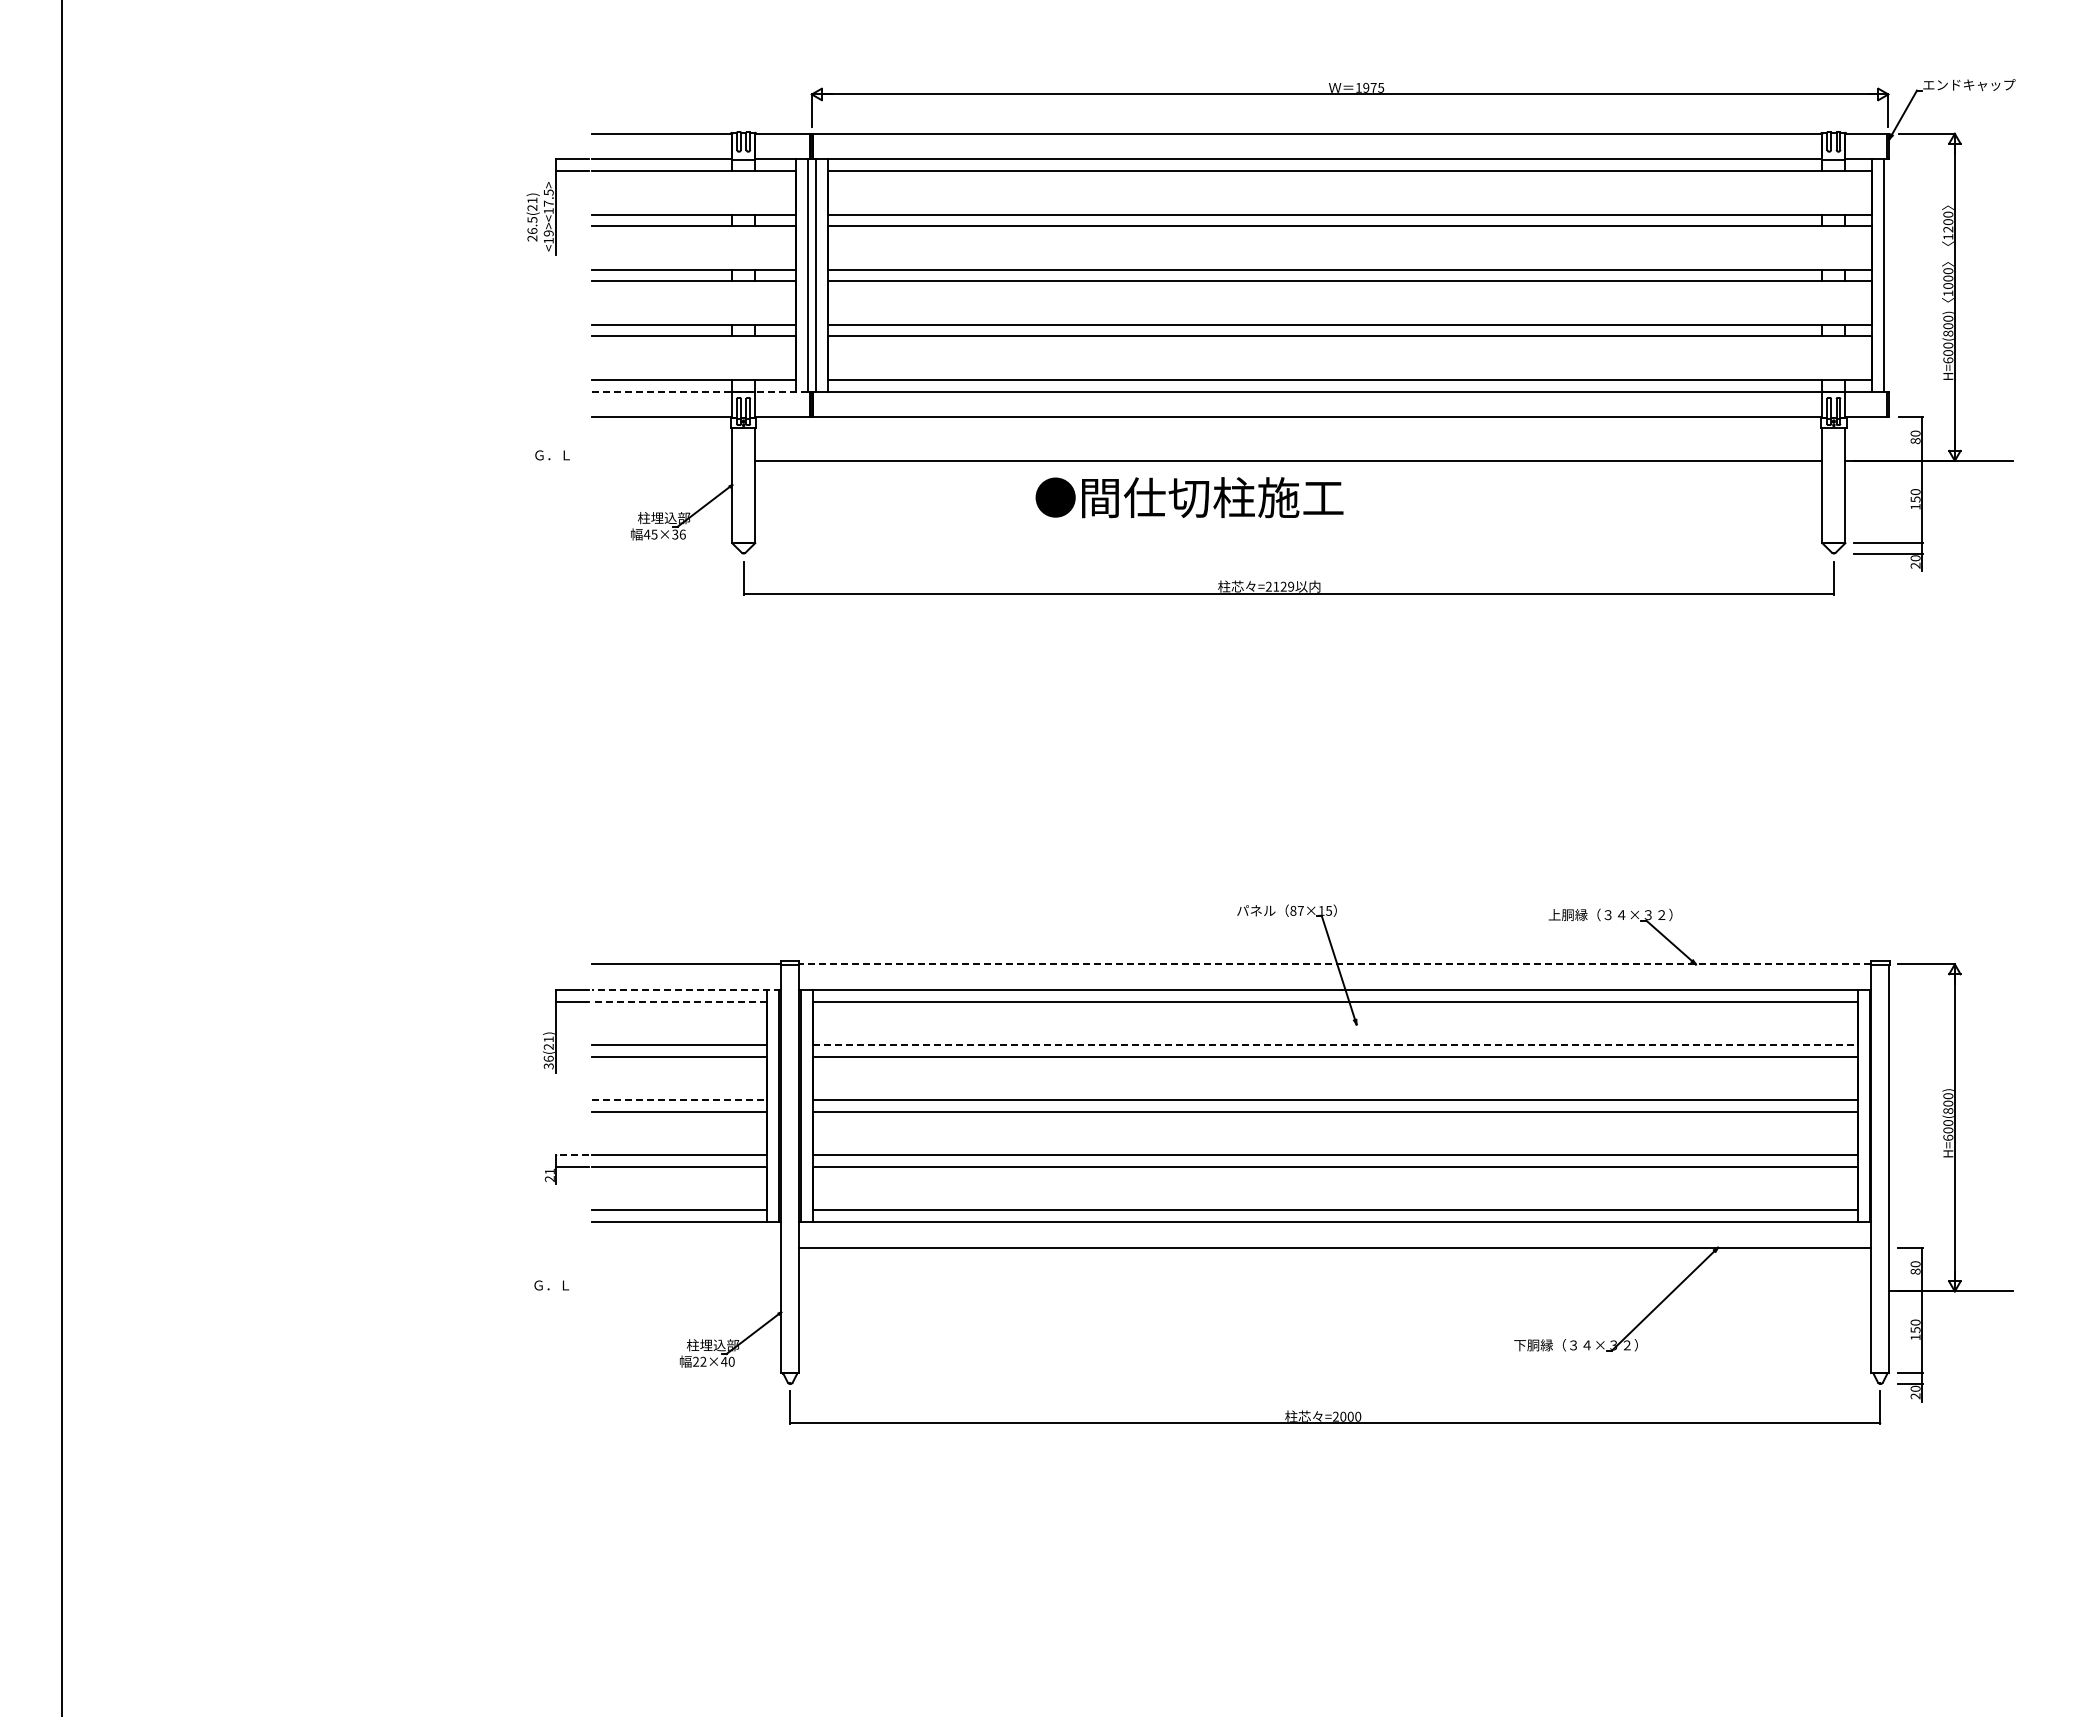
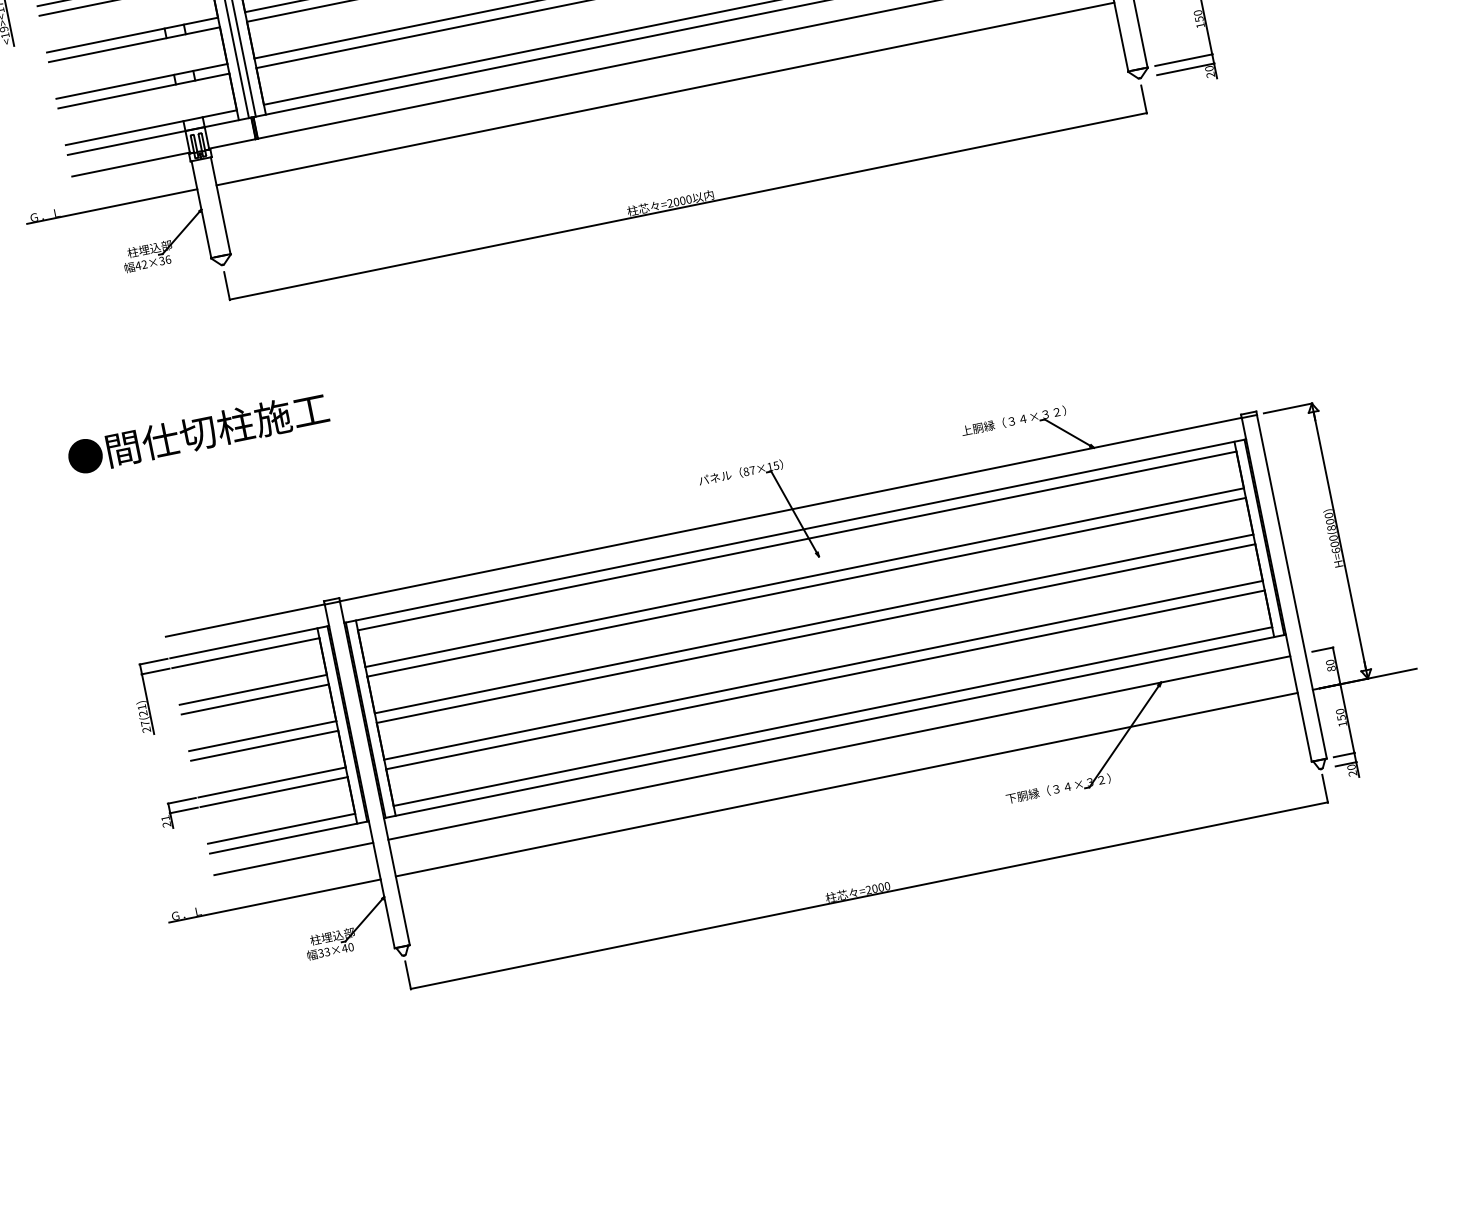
line: (701, 391) -> (159, 136), dashed -> solid
line: (630, 460) -> (111, 206), added
text: (1189, 497) -> (198, 433), moved
text: (654, 534) -> (144, 264), 45×36 -> 42×36
text: (1283, 586) -> (682, 200), =2129 -> =2000
line: (1335, 964) -> (790, 509), dashed -> solid
line: (686, 989) -> (249, 641), dashed -> solid
line: (679, 1001) -> (245, 653), dashed -> solid
line: (1335, 1045) -> (804, 577), dashed -> solid
text: (548, 1062) -> (145, 726), 36(21) -> 27(21)
line: (680, 1100) -> (263, 736), dashed -> solid
line: (572, 1155) -> (181, 800), dashed -> solid
line: (686, 1247) -> (293, 858), added
line: (655, 1291) -> (274, 901), added
line: (1335, 1291) -> (846, 784), added
text: (699, 1361) -> (323, 952), 22×40 -> 33×40

